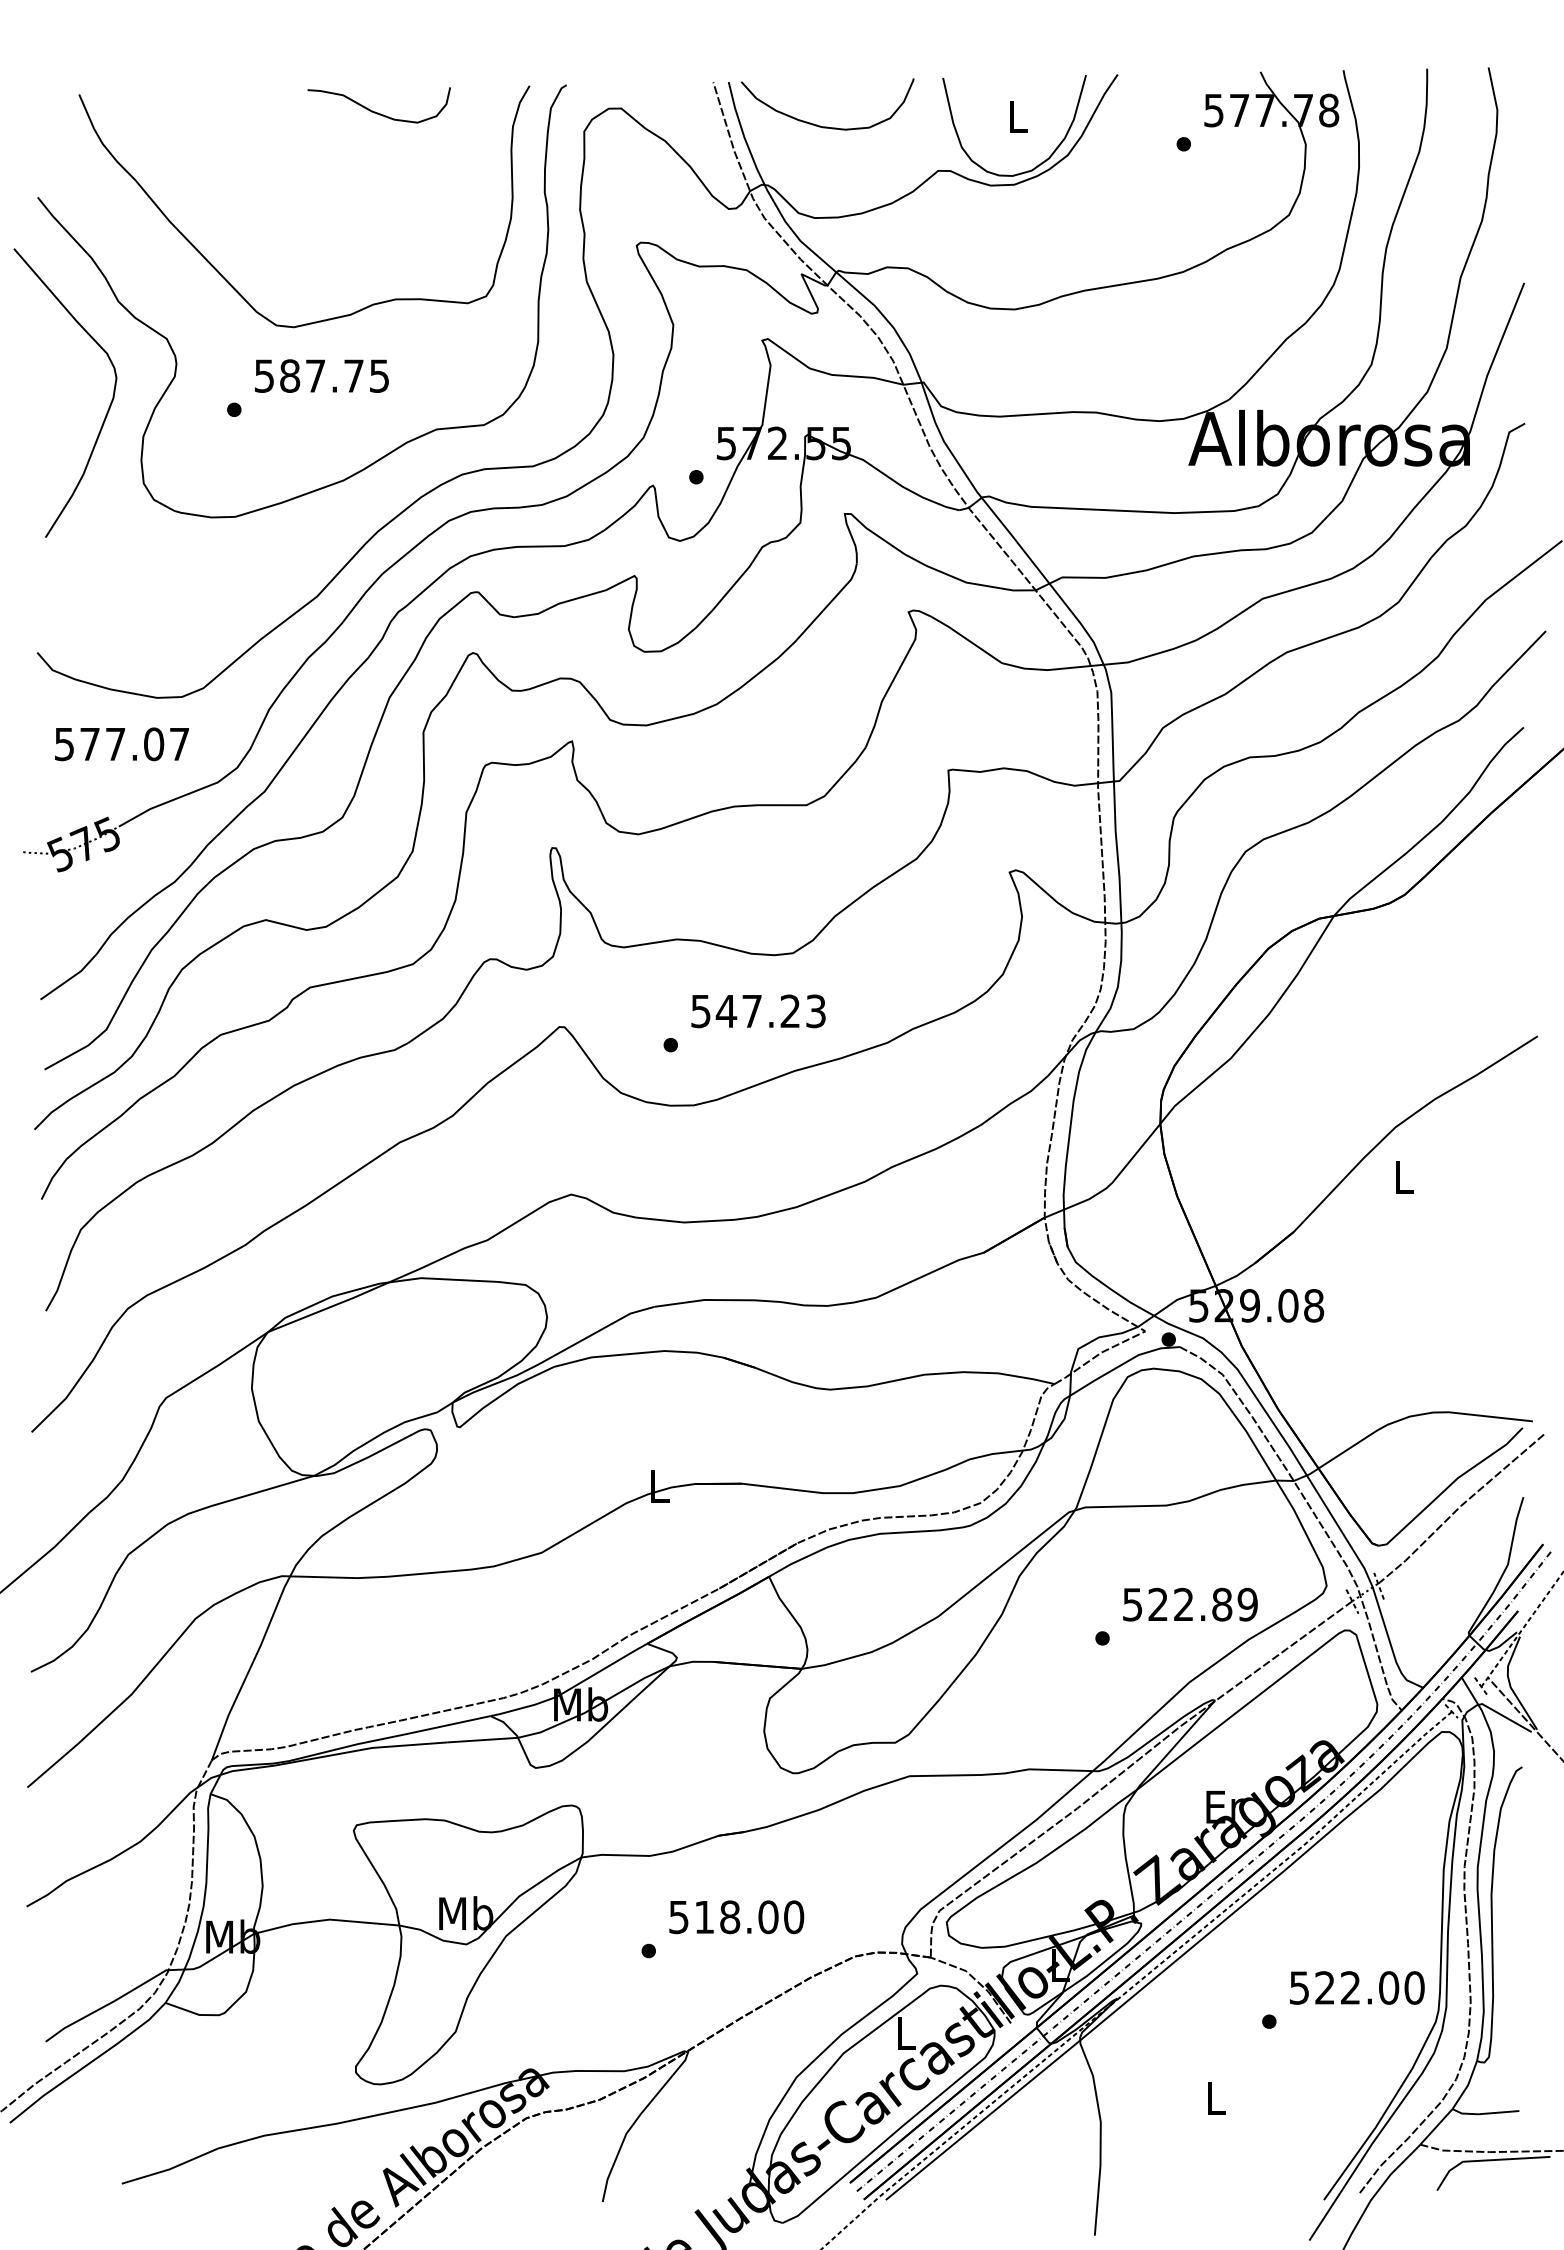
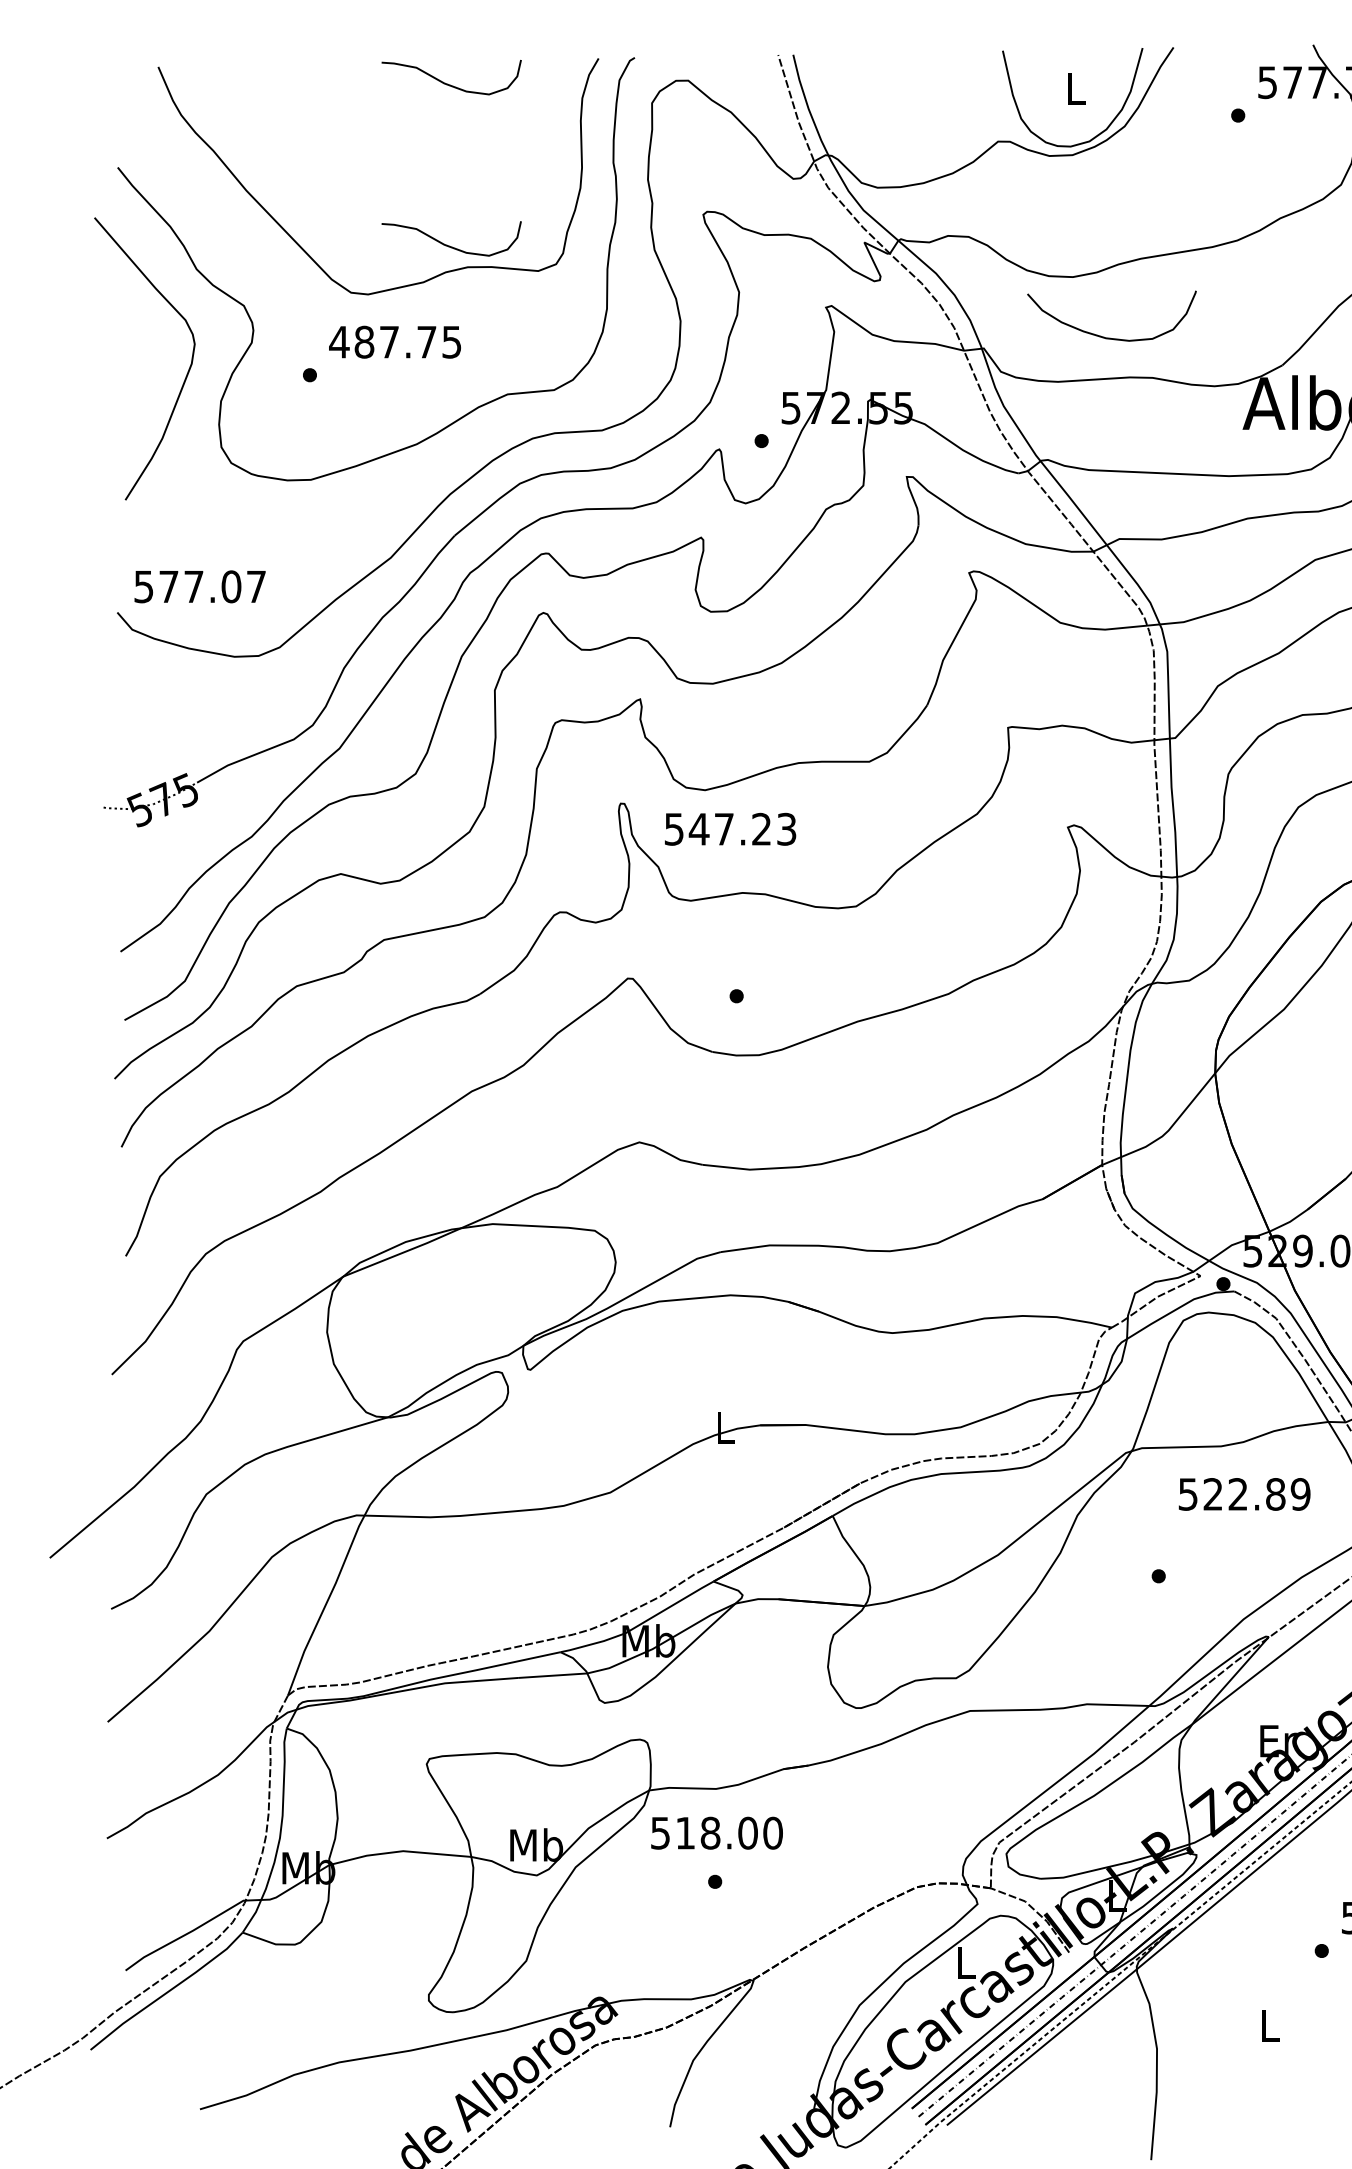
curve: (827, 126) -> (1111, 337), moved
curve: (375, 276) -> (447, 244), added
text: (264, 375) -> (339, 341), 587.75 -> 487.75
text: (121, 744) -> (199, 587), moved
text: (758, 1011) -> (730, 829), moved
text: (1190, 1604) -> (1244, 1494), moved
text: (736, 1917) -> (716, 1833), moved

